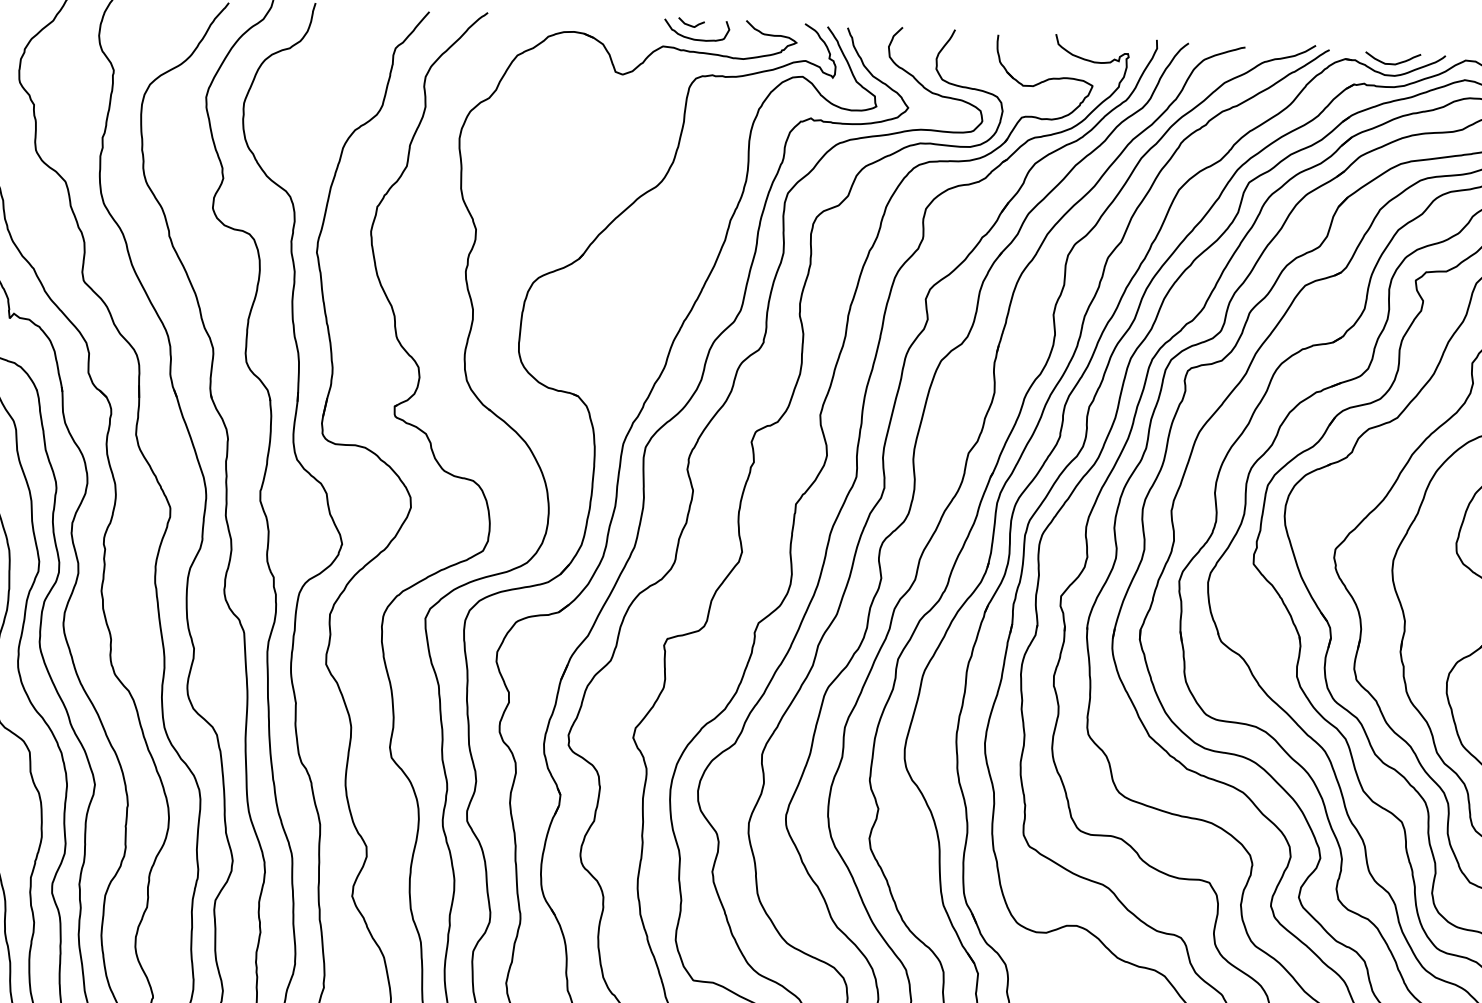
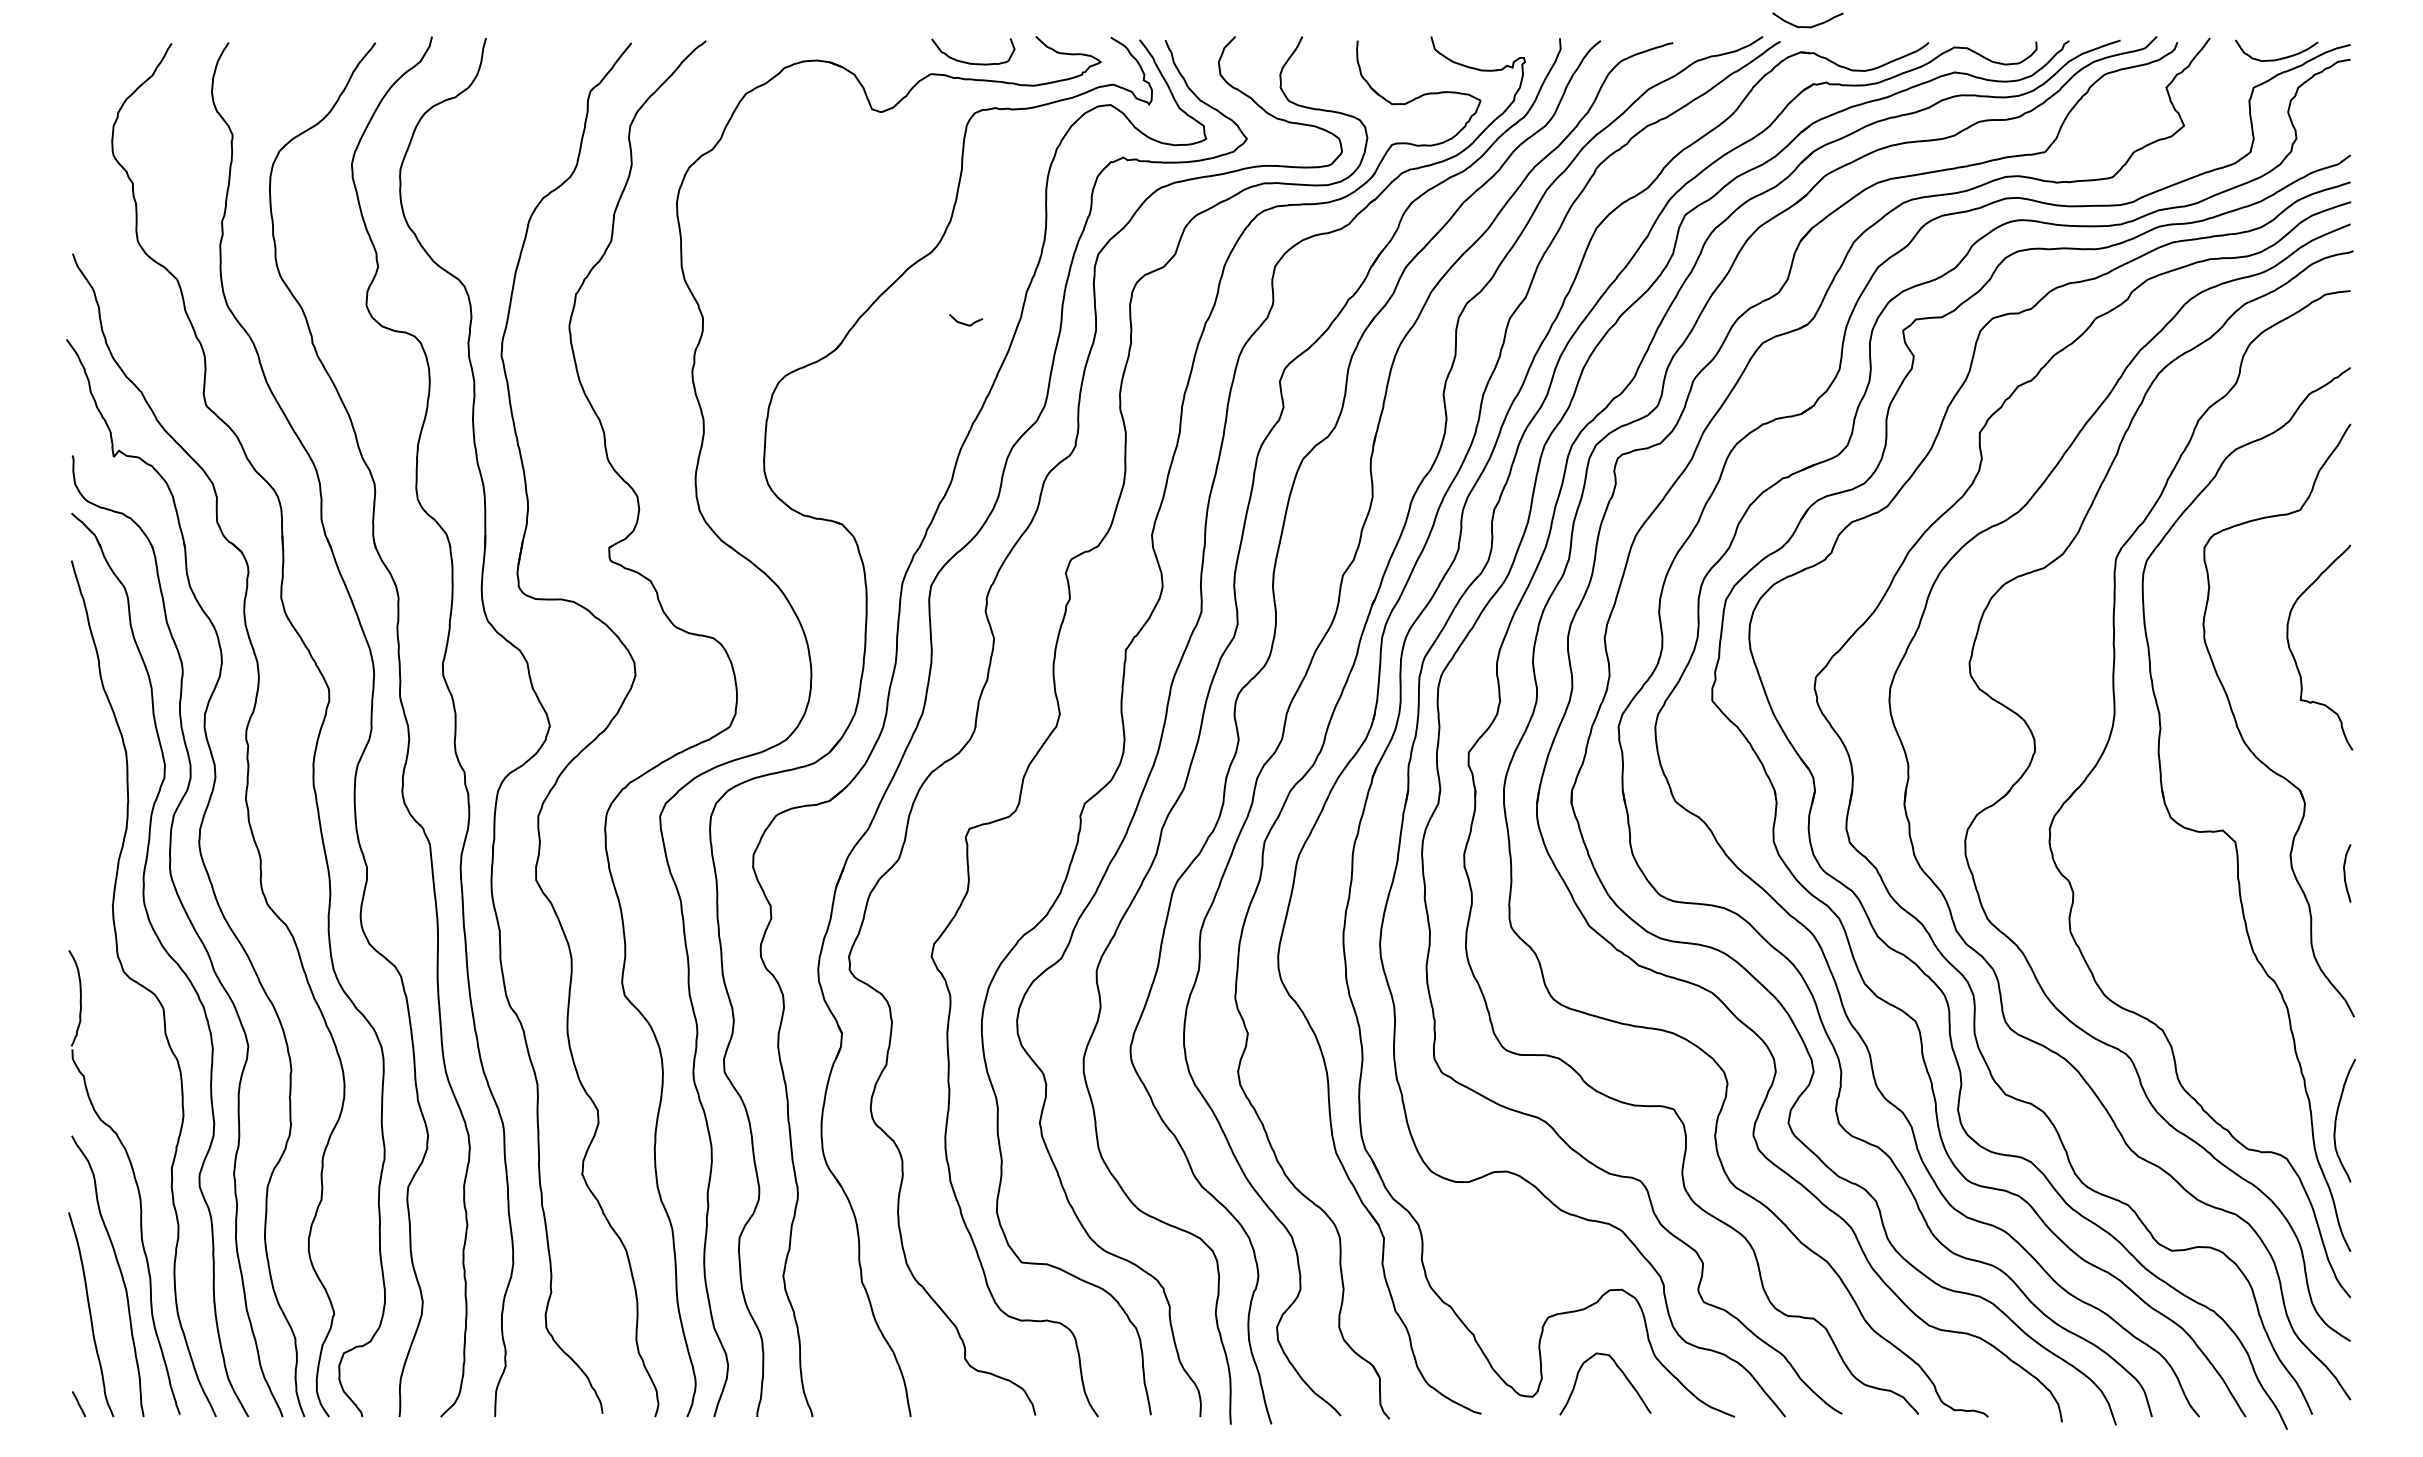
curve: (691, 25) -> (966, 323), moved
curve: (1392, 63) -> (1807, 26), moved

